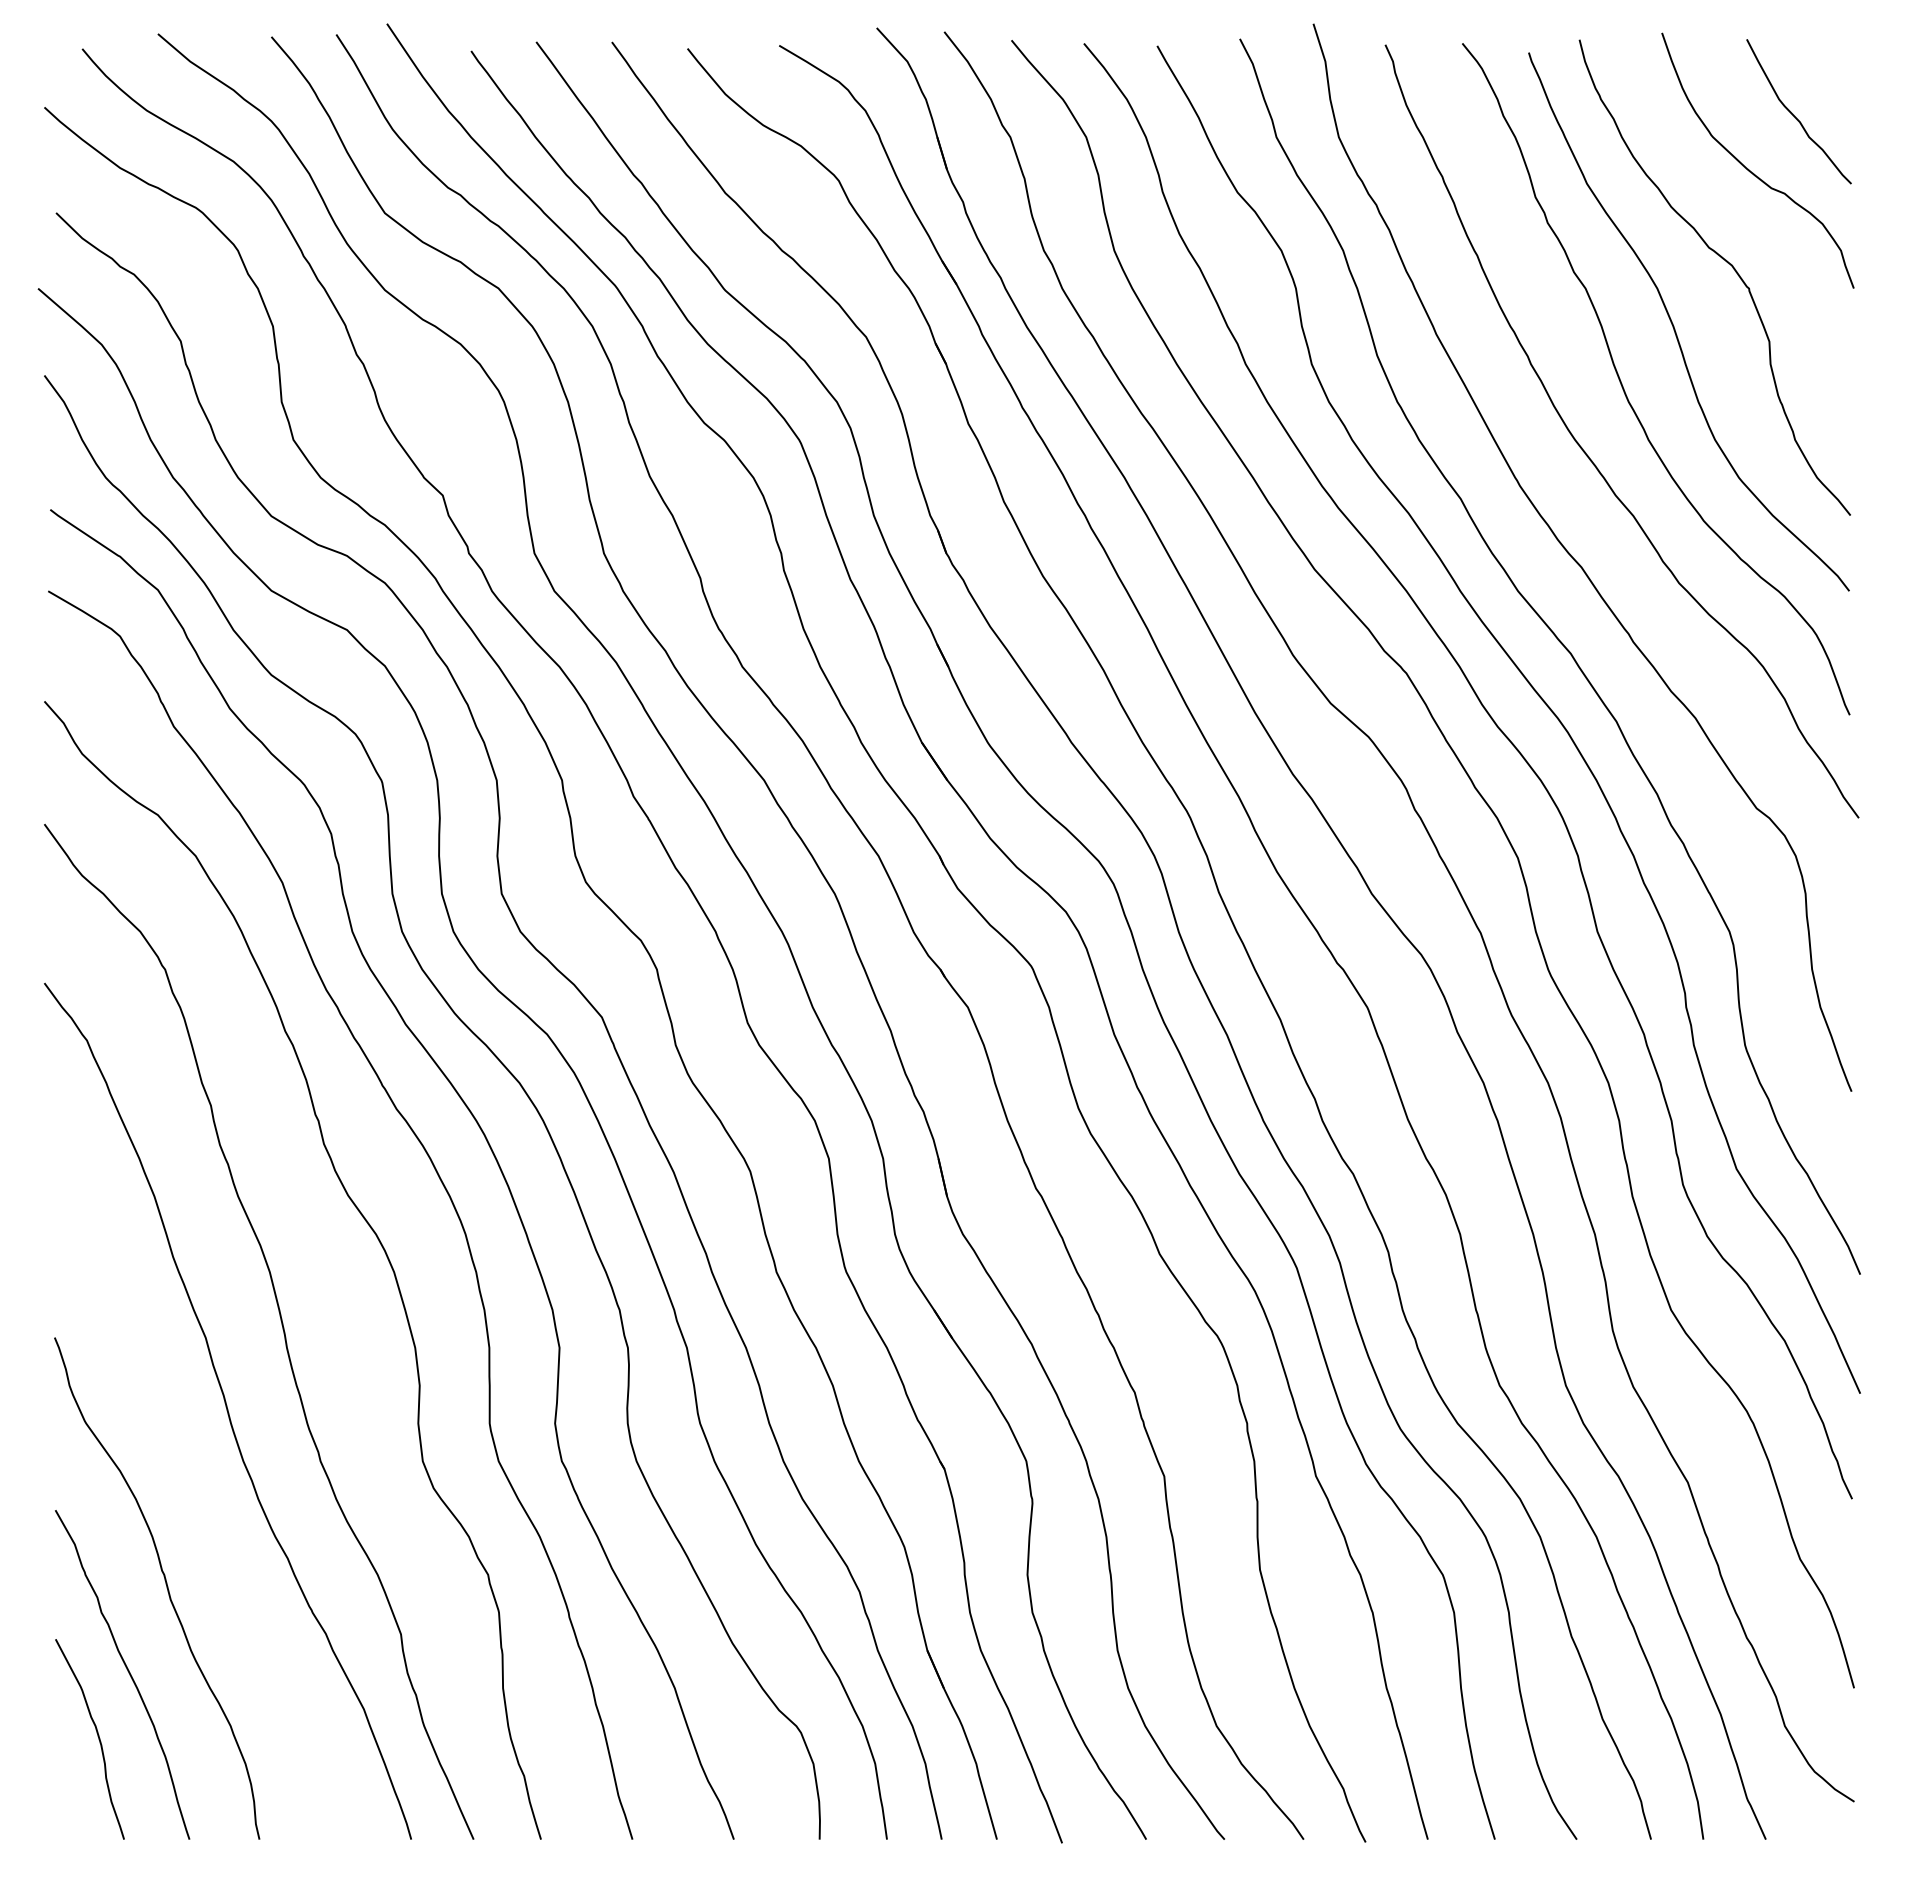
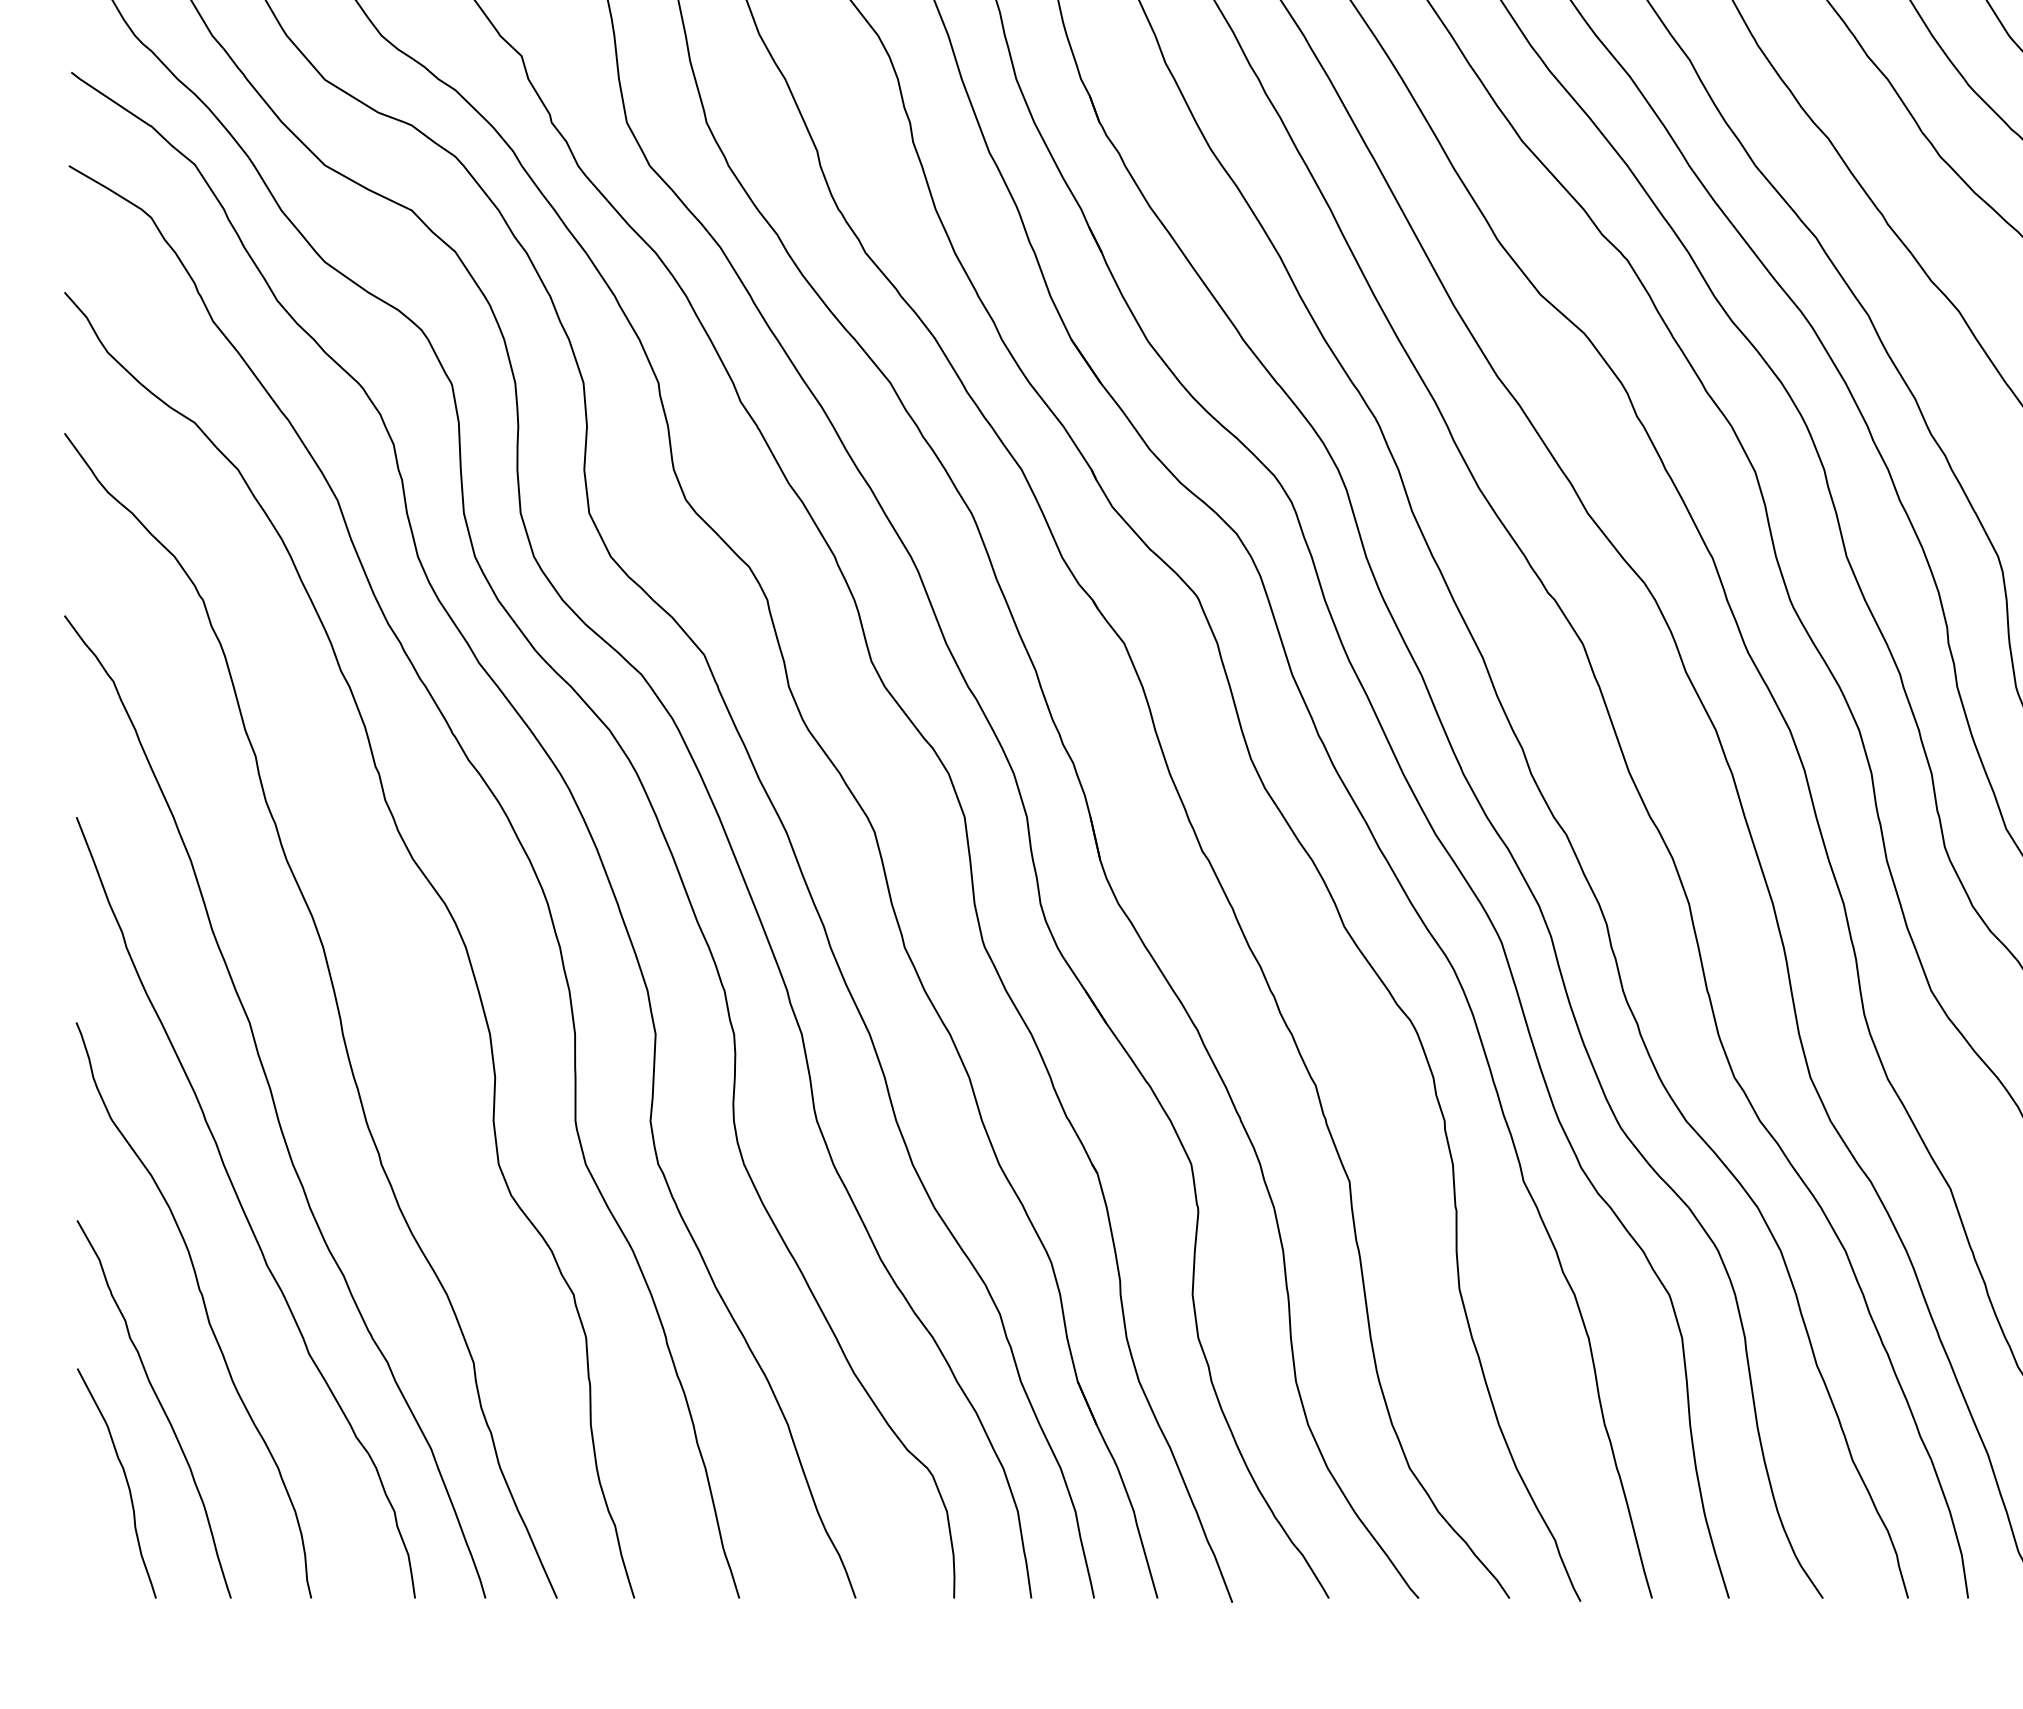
curve: (200, 1499) -> (243, 1208), added

